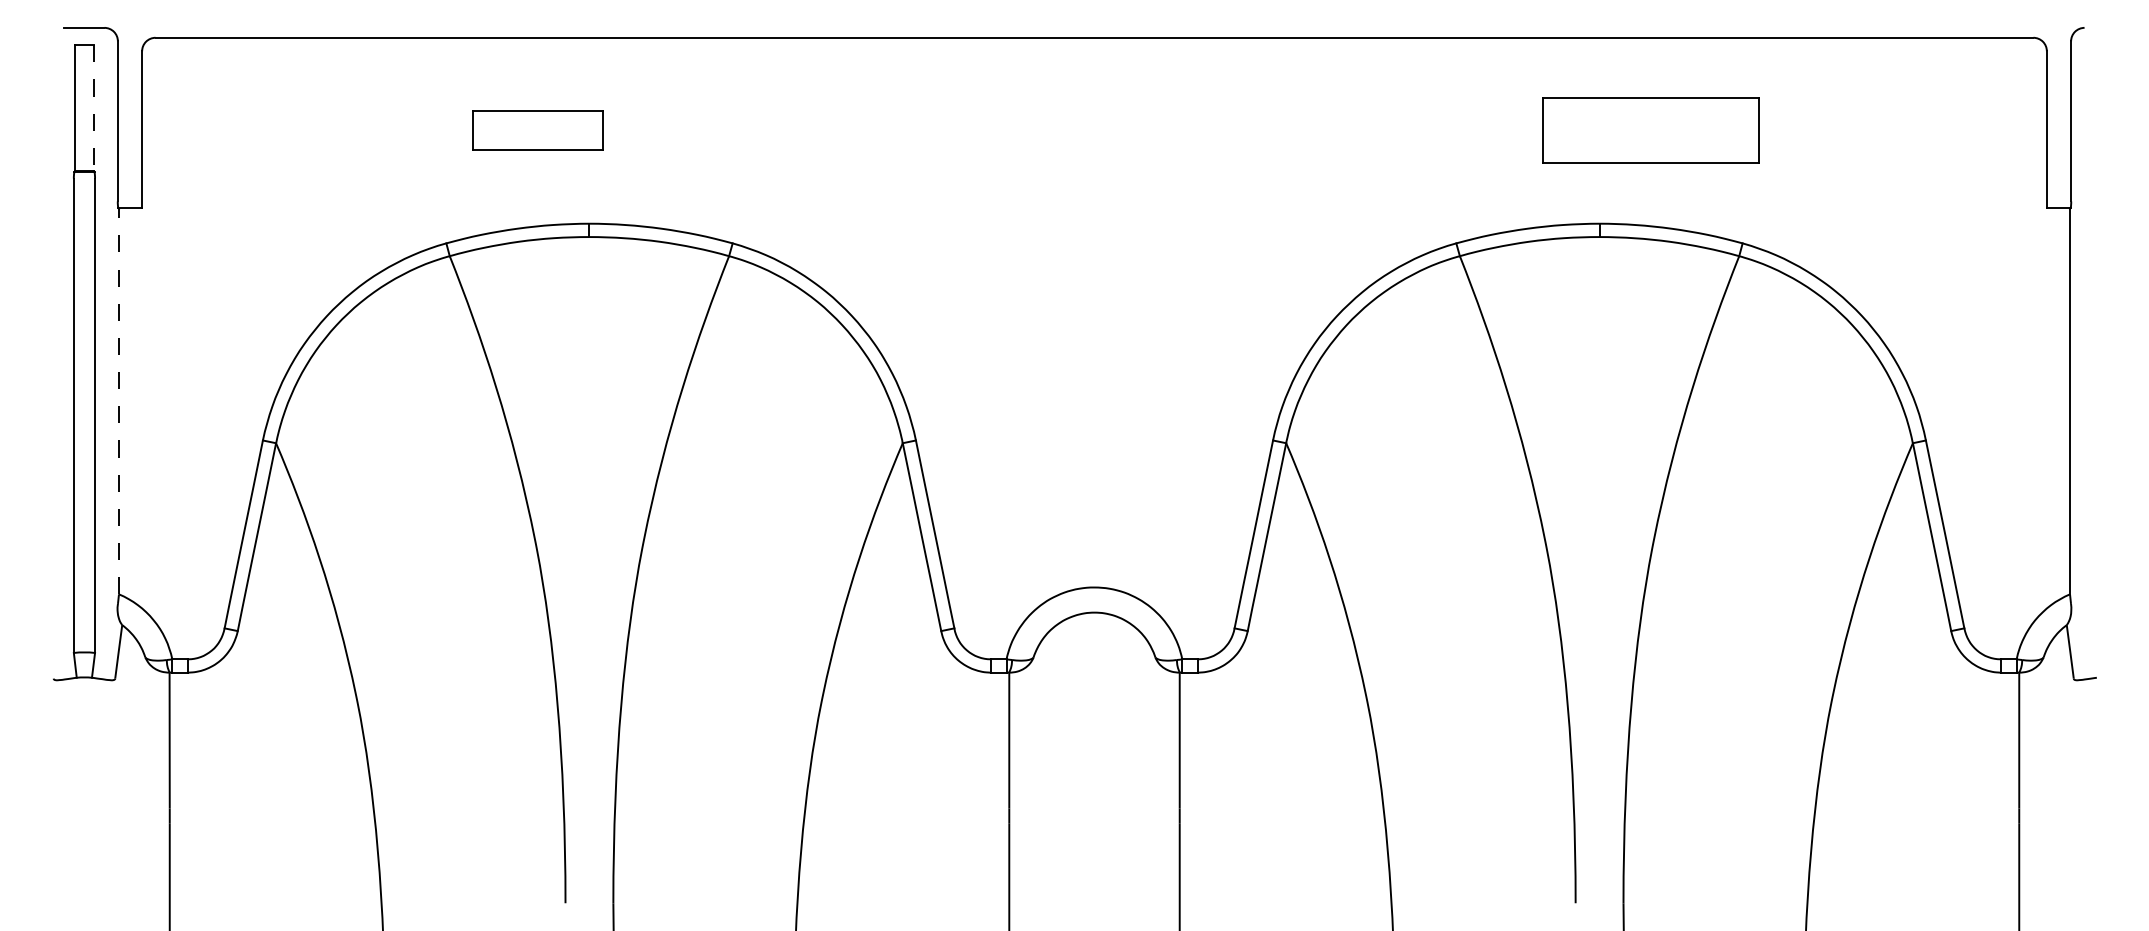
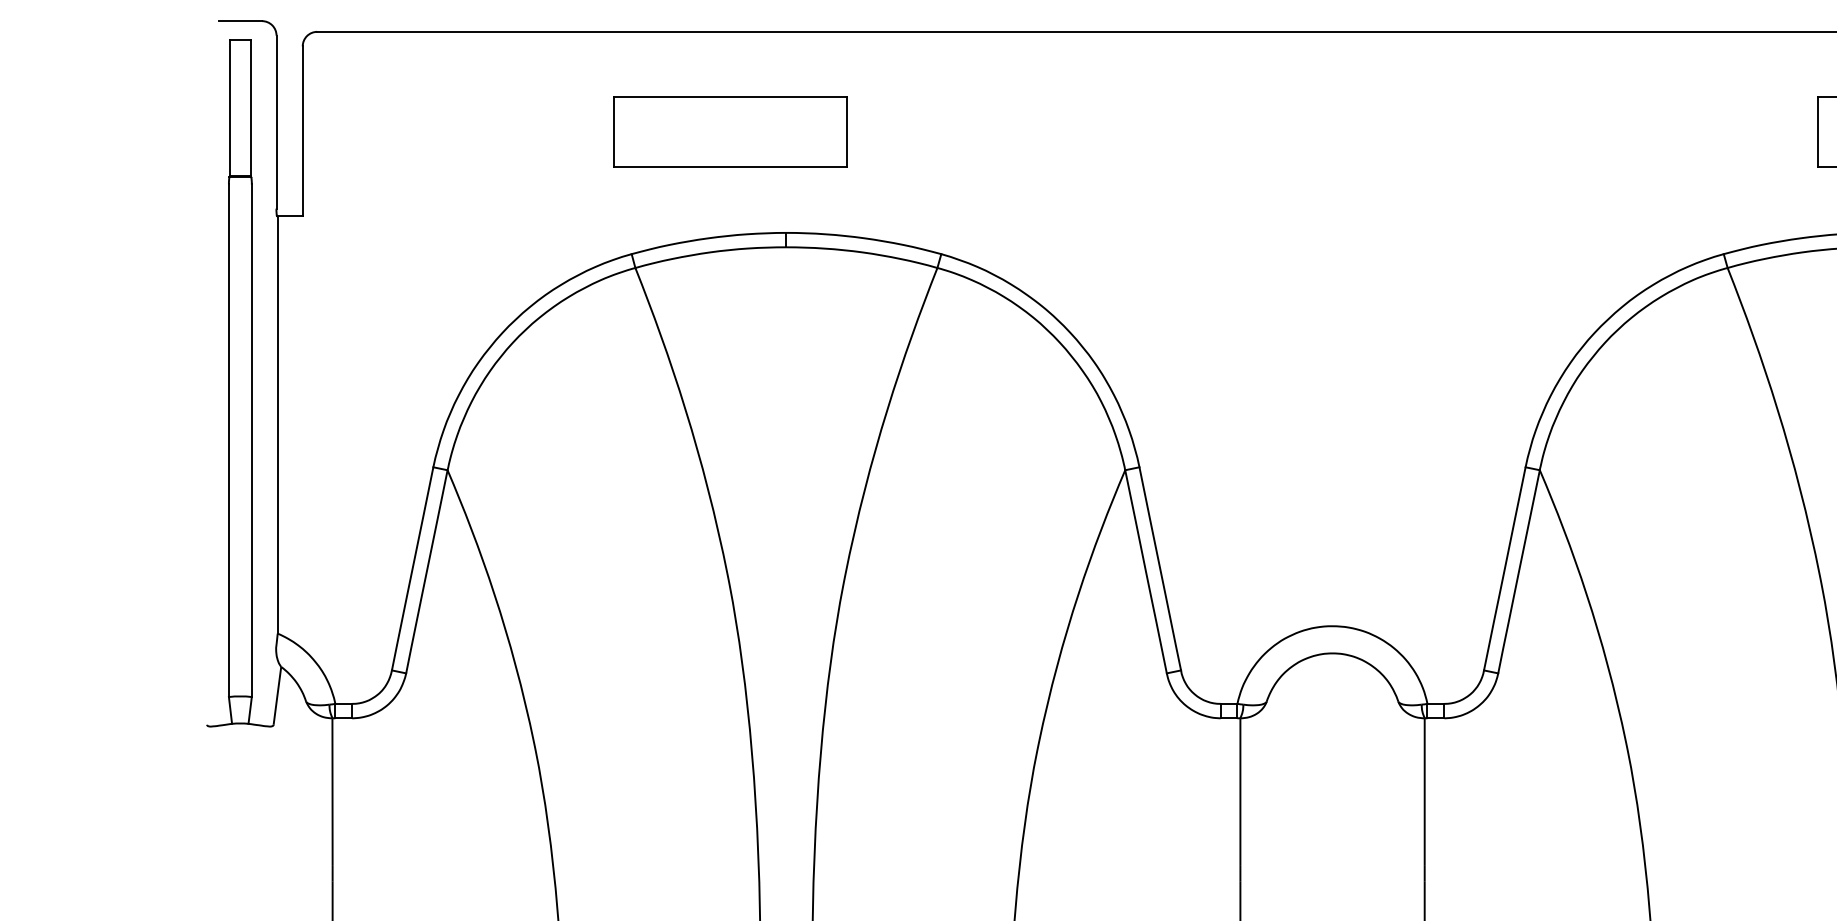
line: (93, 108) -> (250, 108), dashed -> solid
part: (537, 130) -> (730, 132), size x1.67
line: (118, 401) -> (277, 425), dashed -> solid

